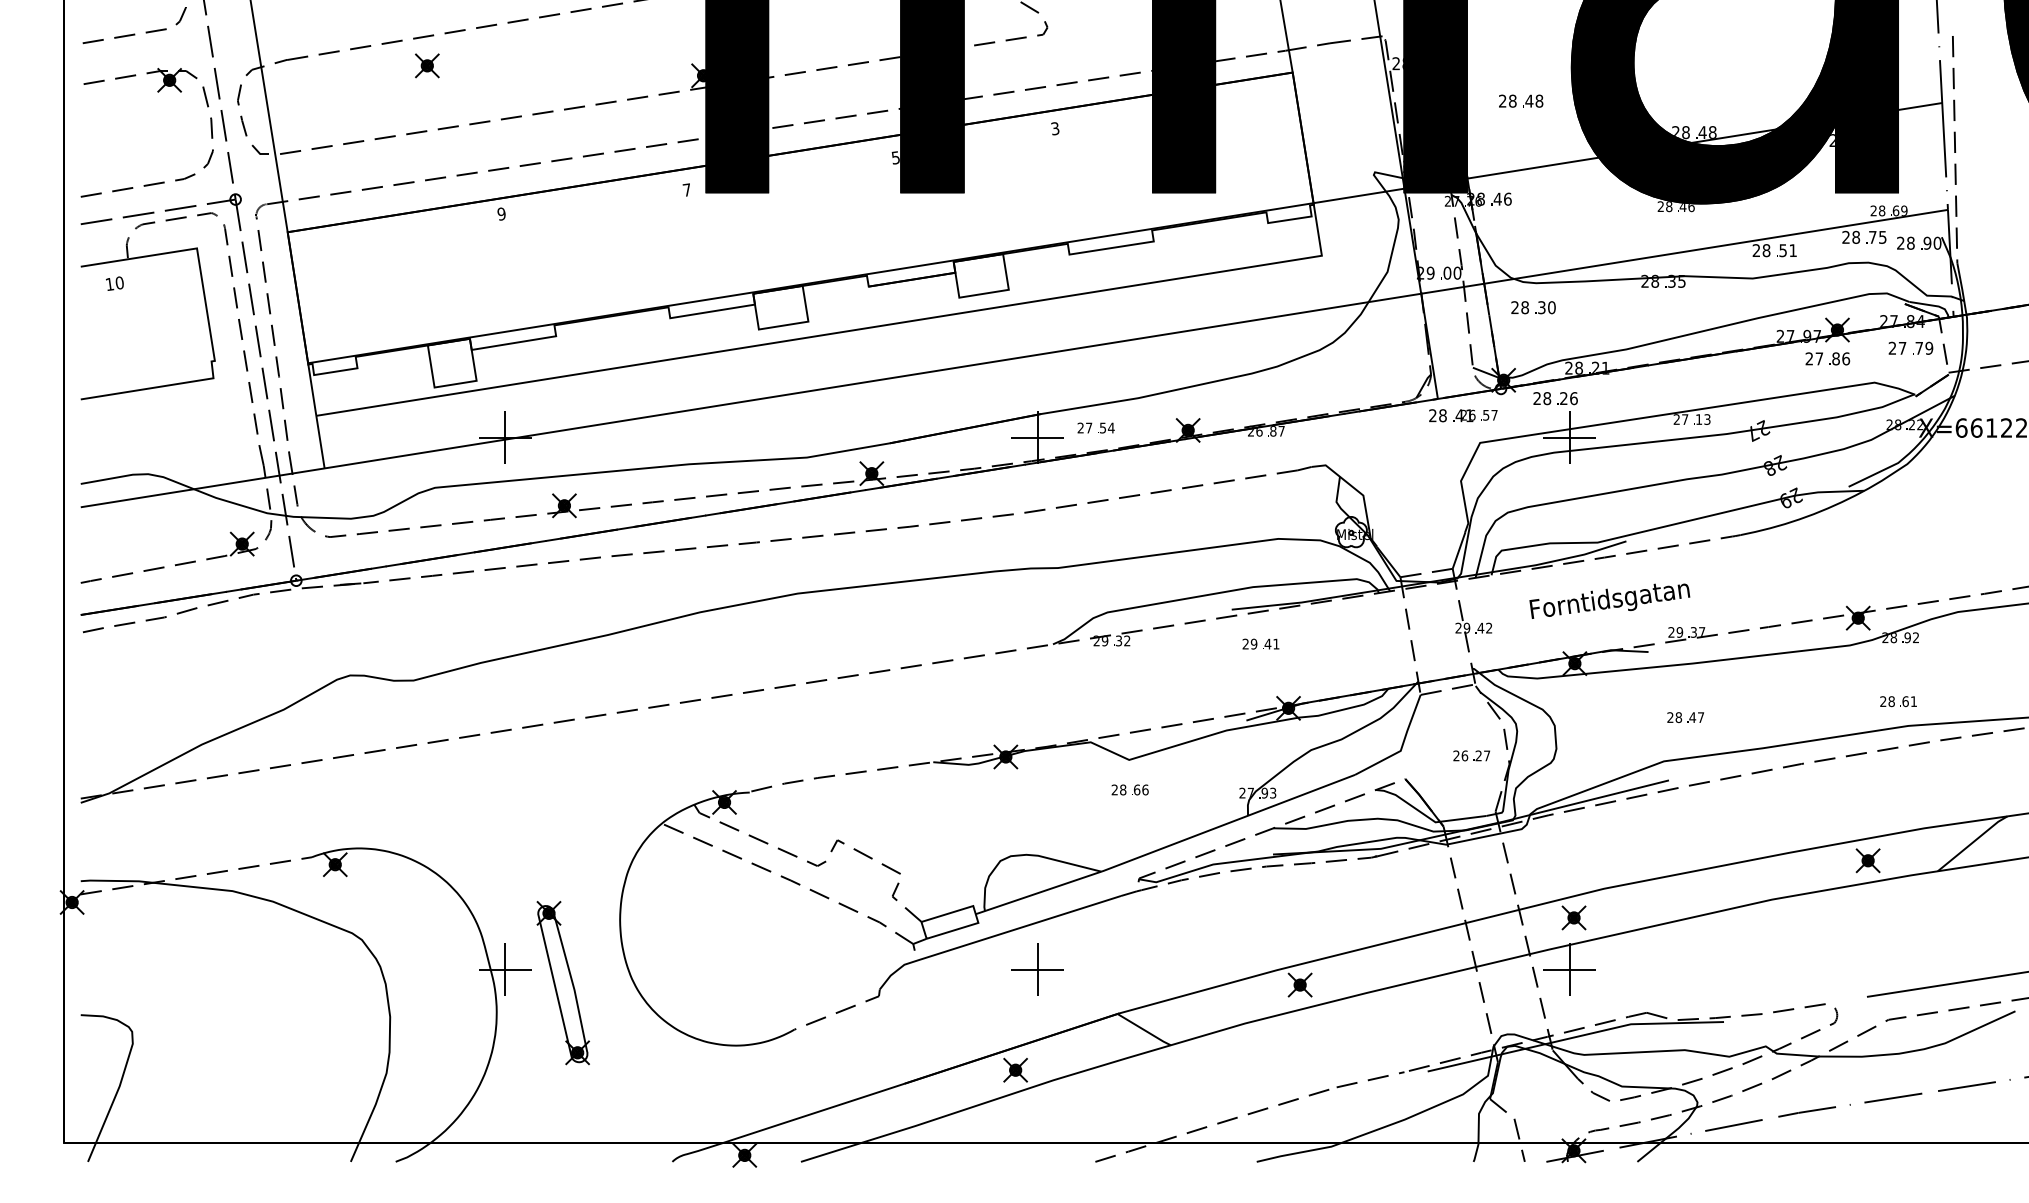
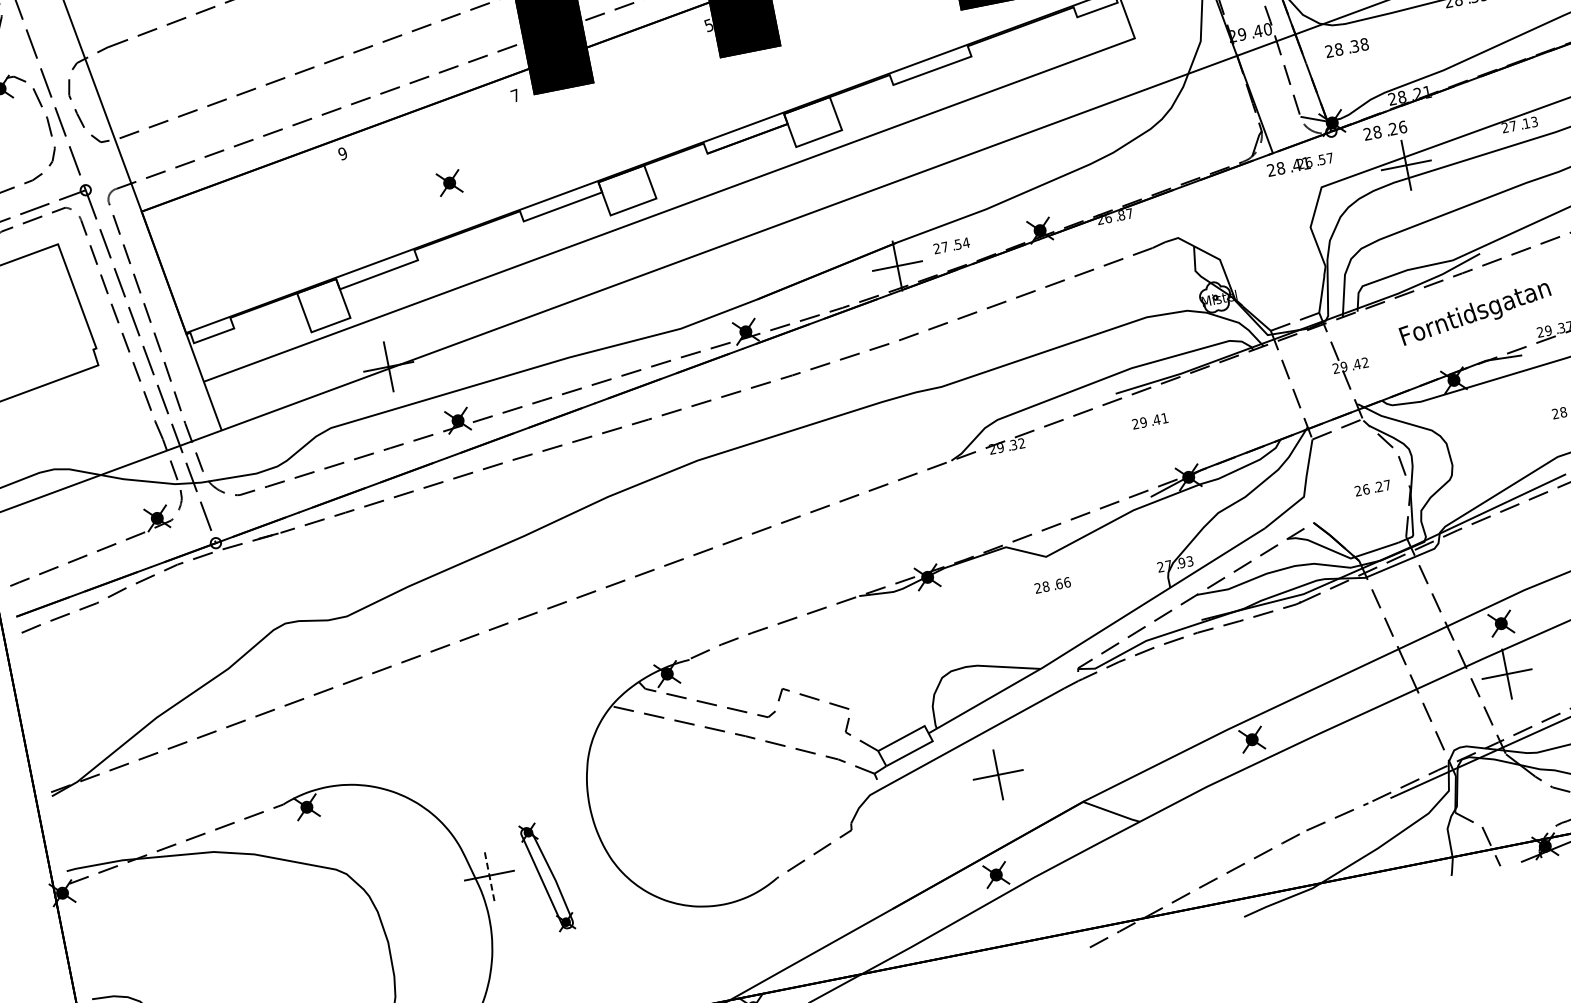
part: (427, 65) -> (449, 182), moved
text: (1447, 272) -> (1258, 30), 00 -> 40
text: (1551, 307) -> (1364, 44), 30 -> 38
line: (505, 969) -> (489, 875), solid -> dashed
part: (562, 983) -> (546, 877), size x0.7

